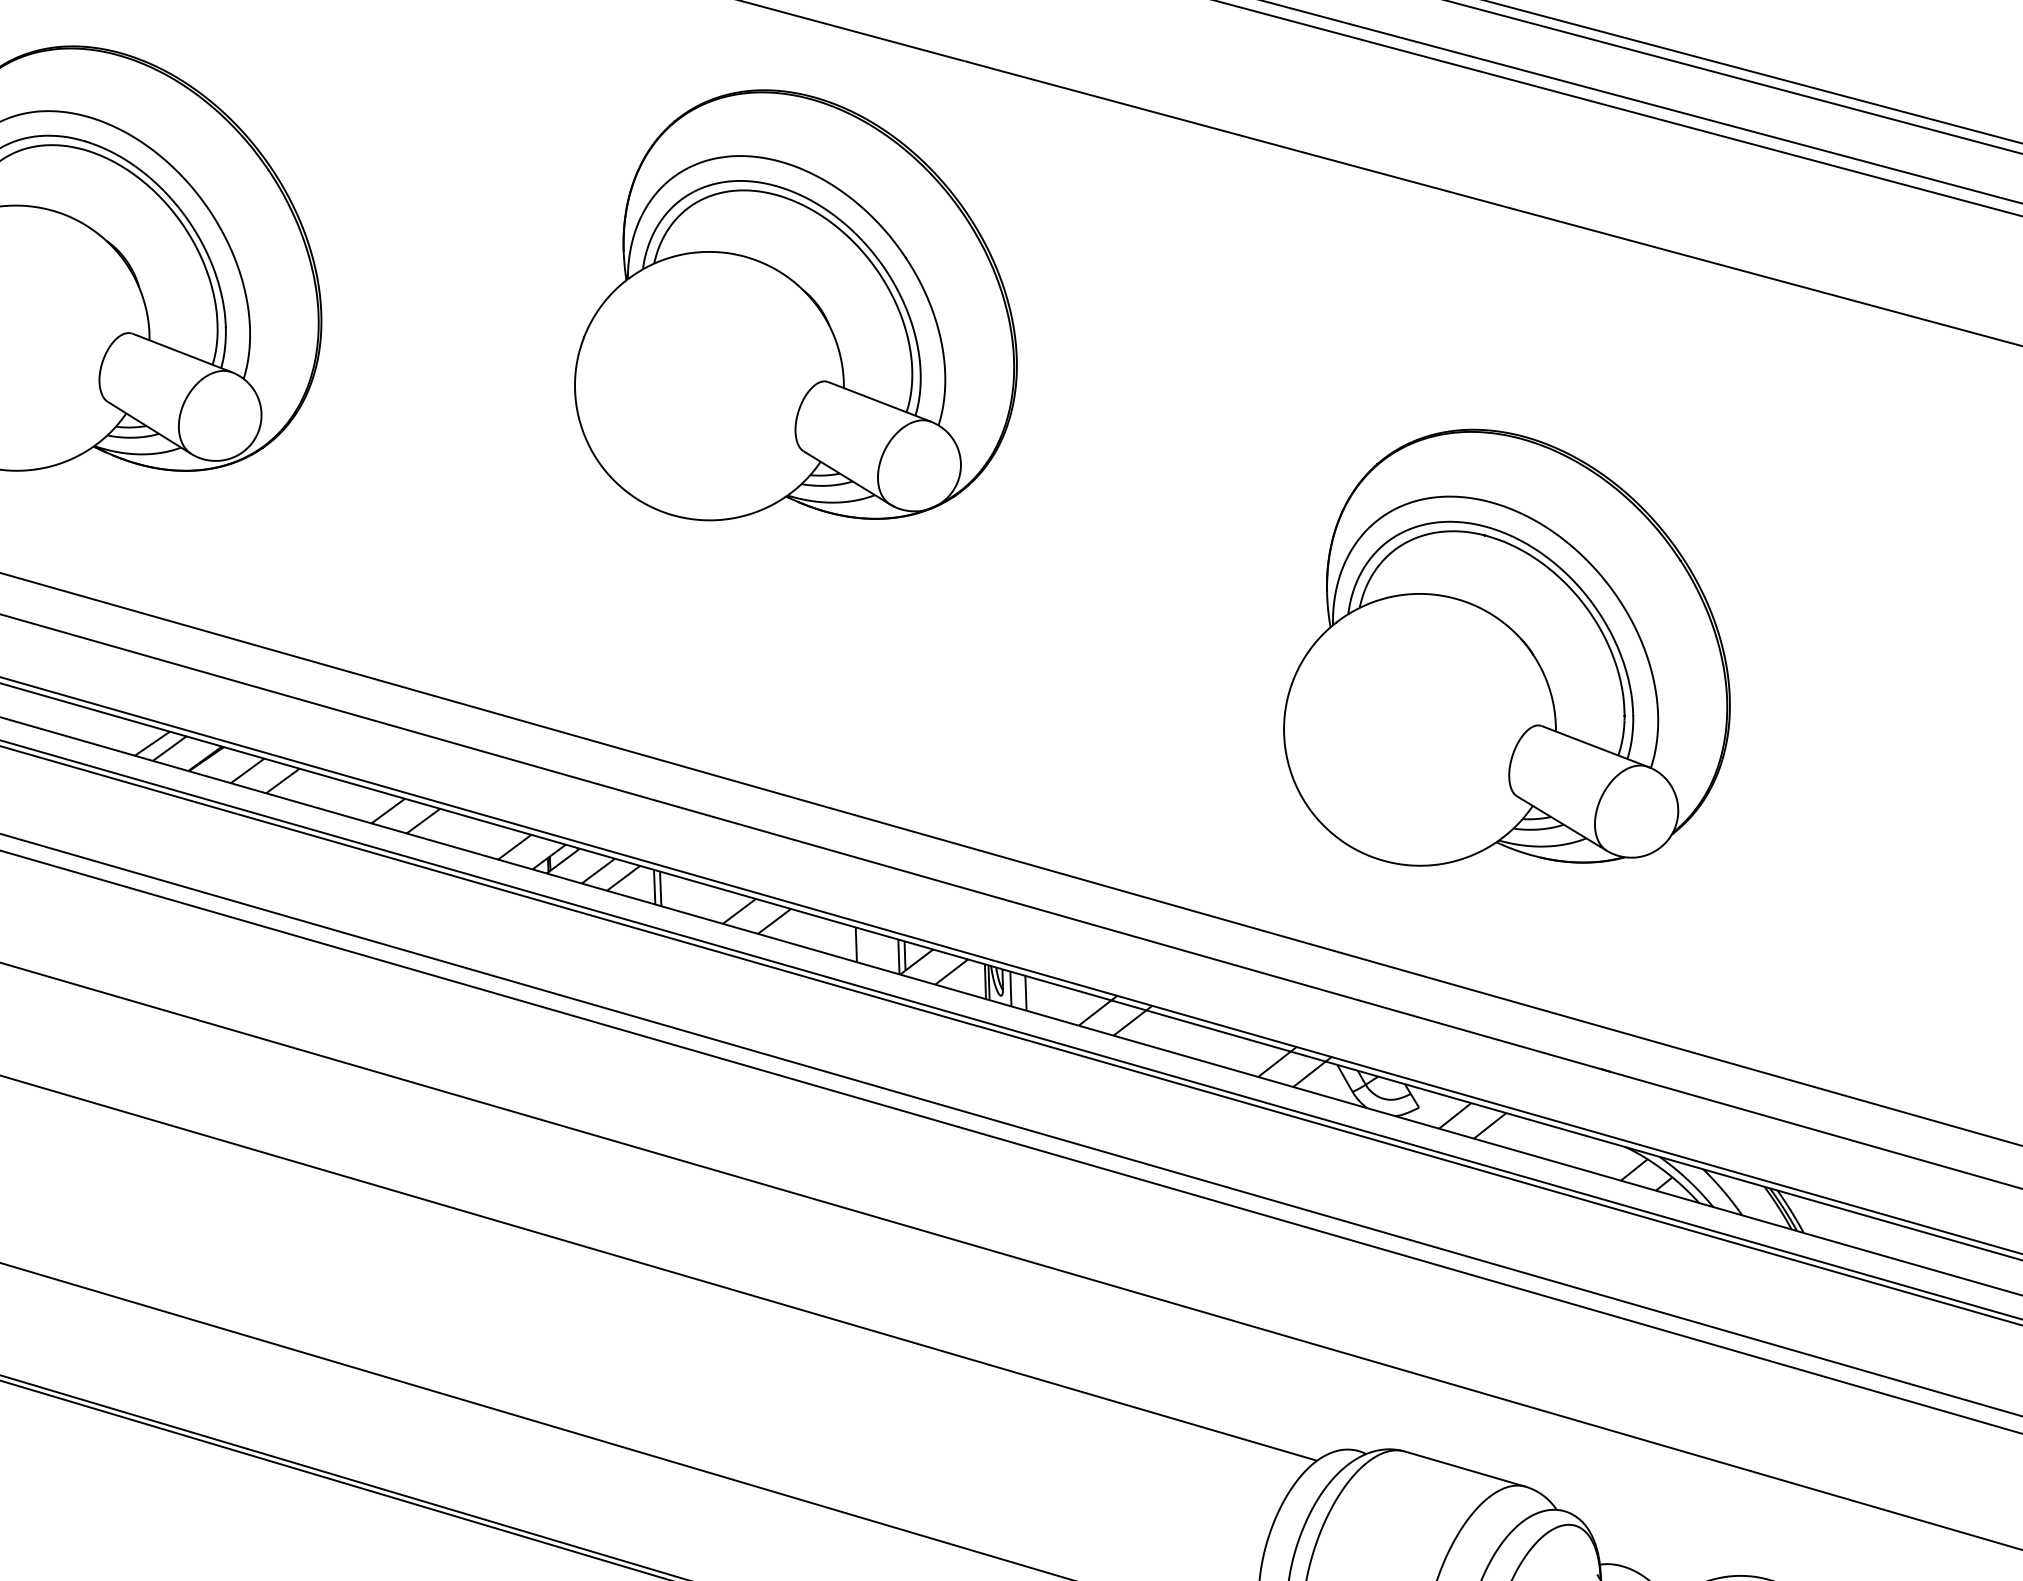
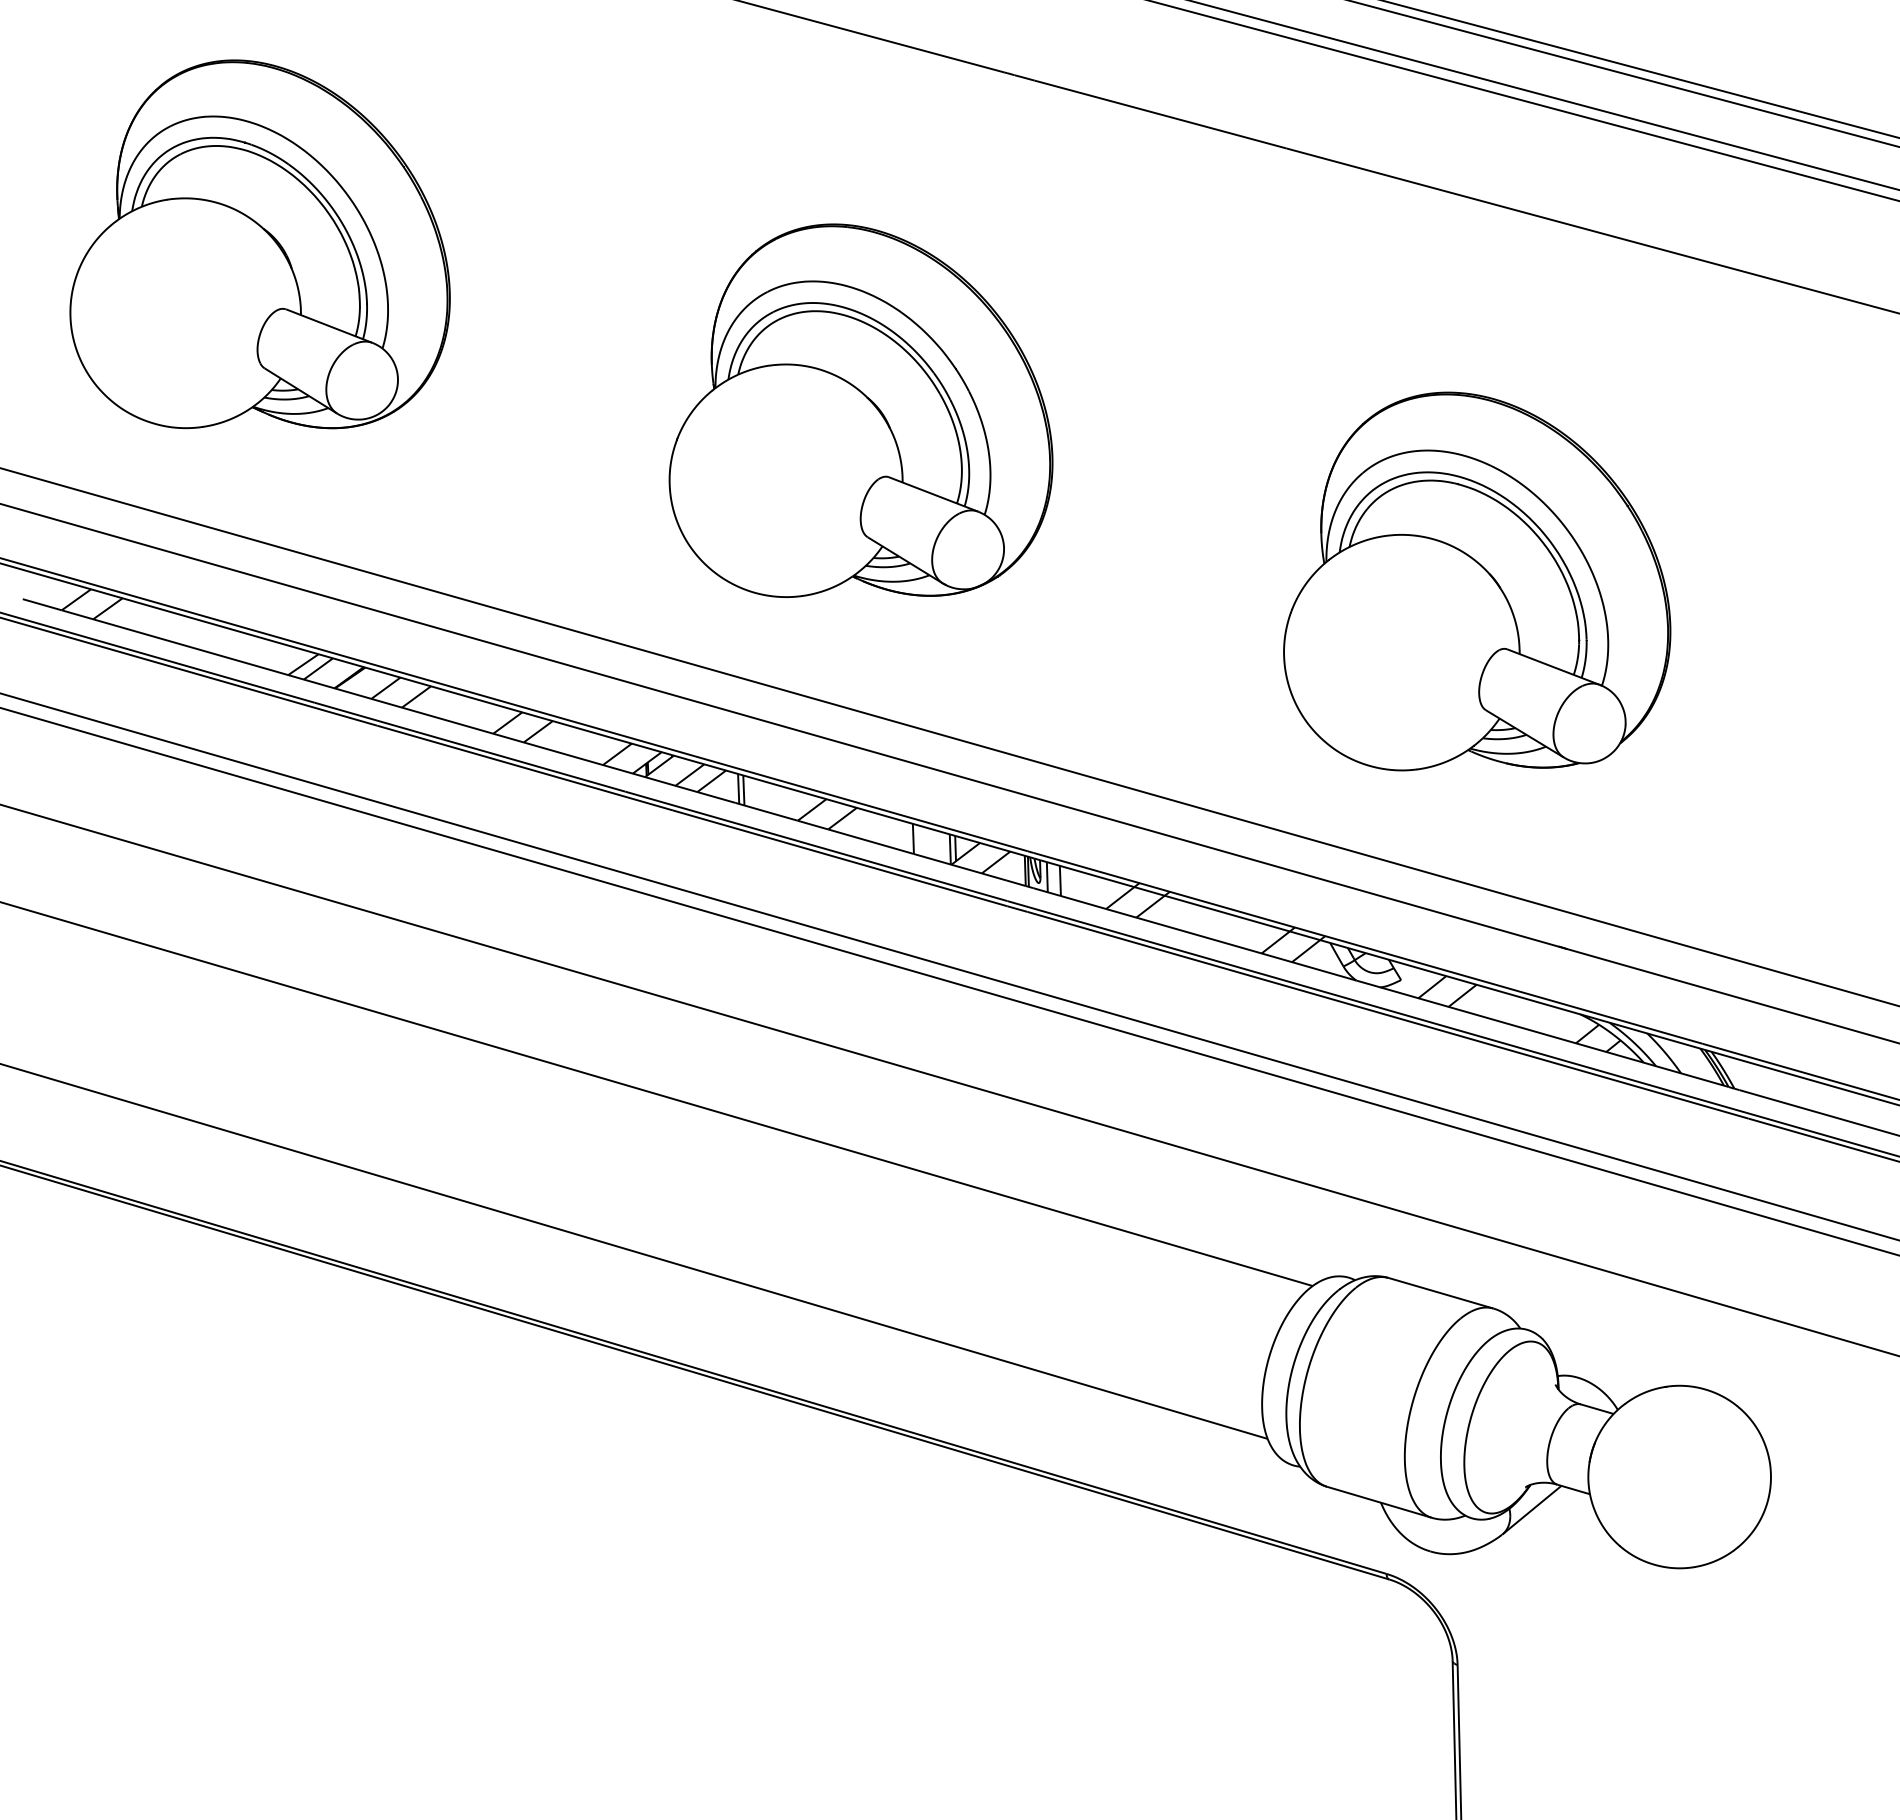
part: (795, 305) -> (860, 410), moved

